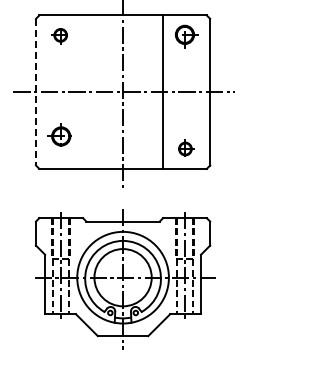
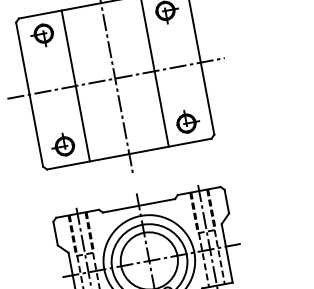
part: (59, 36) -> (42, 35), size x1.43
line: (82, 91) -> (75, 85), added
line: (36, 92) -> (30, 94), dashed -> solid
part: (59, 134) -> (62, 144), moved
part: (186, 147) -> (187, 121), size x1.43

